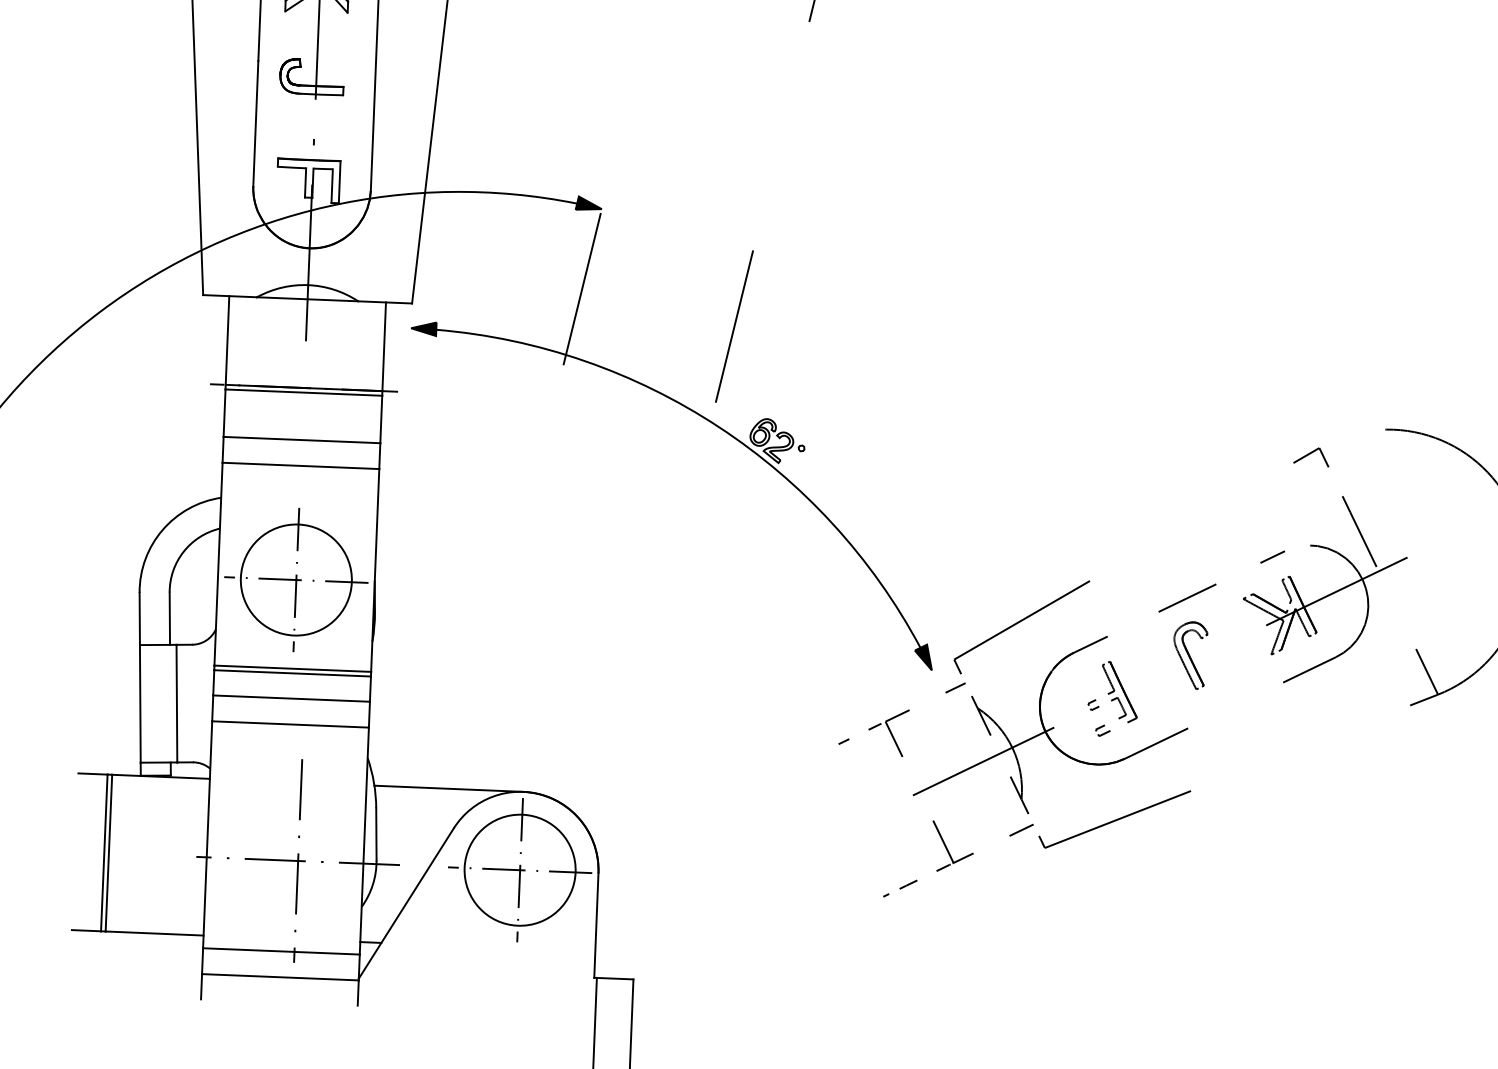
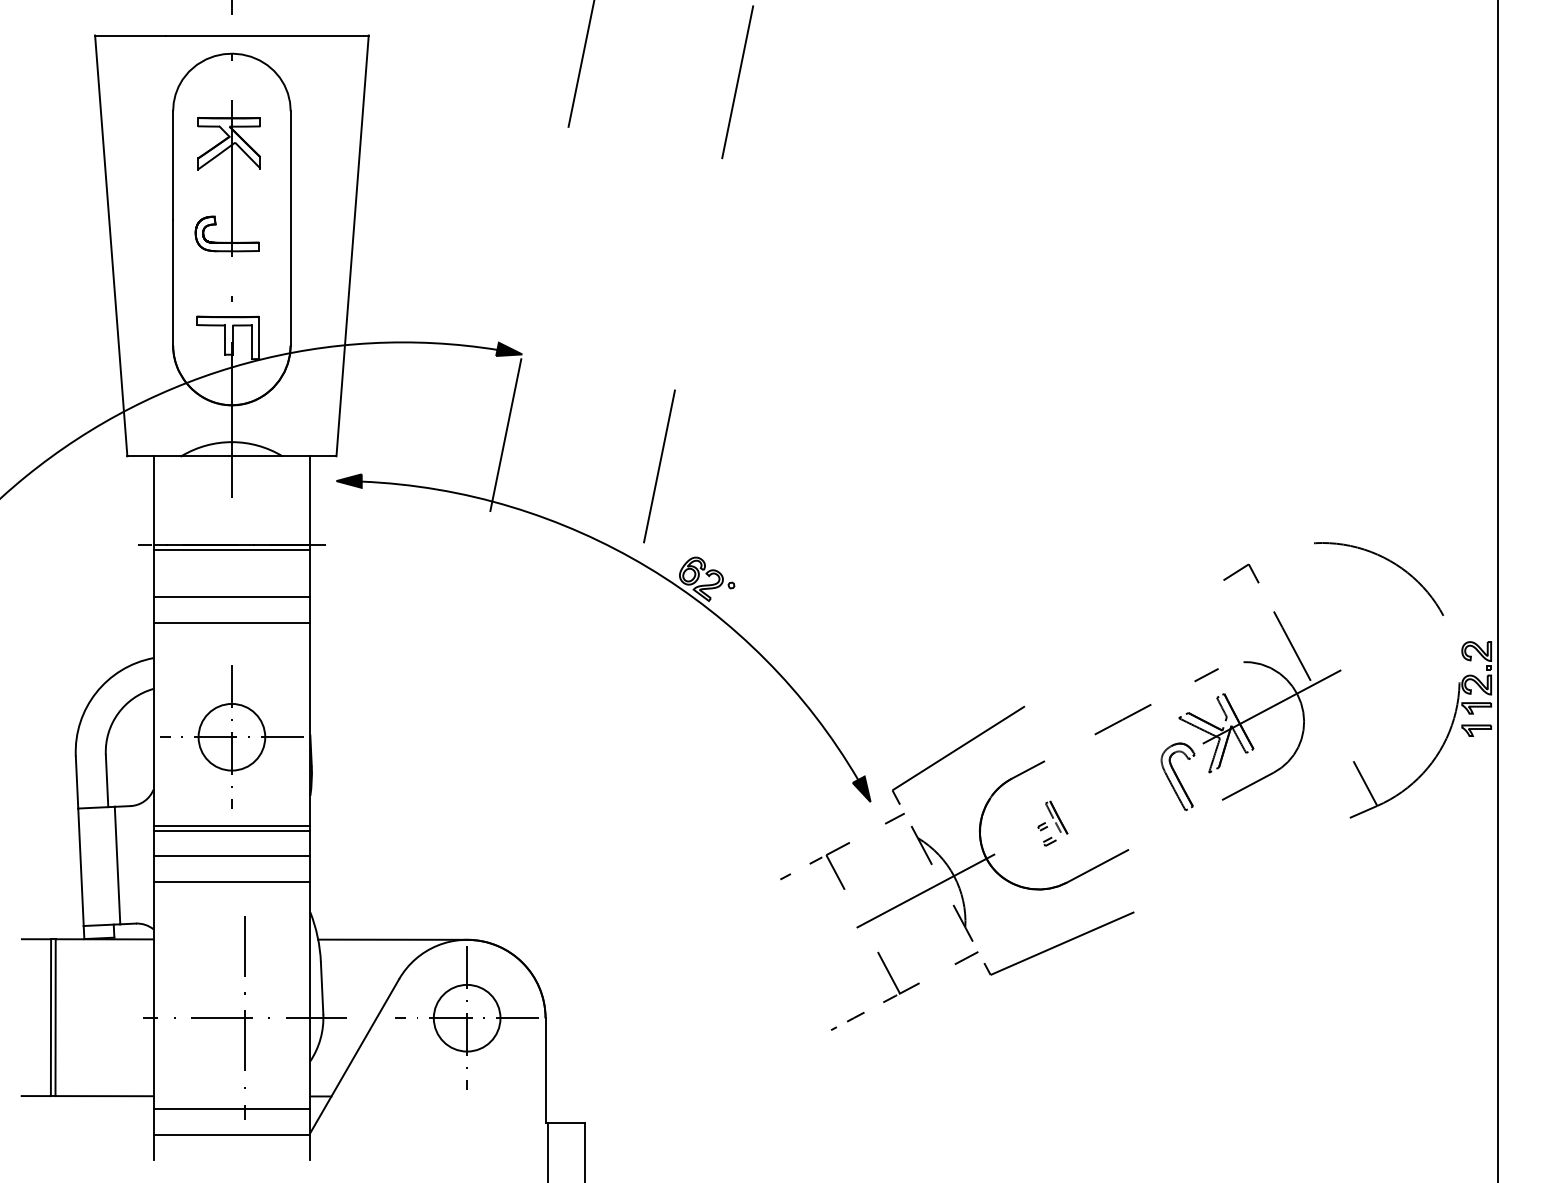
circle: (295, 579) -> (231, 736), size x0.6
part: (1189, 655) -> (1177, 776), moved
part: (1112, 699) -> (1052, 823), size x0.6
circle: (519, 869) -> (466, 1017), size x0.6

